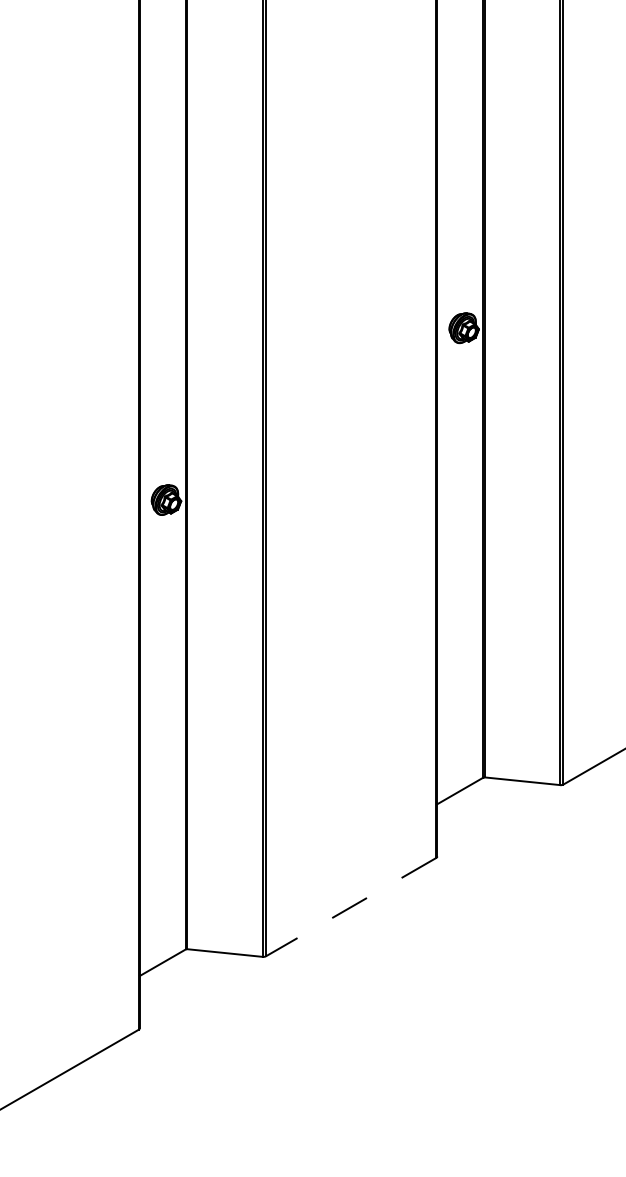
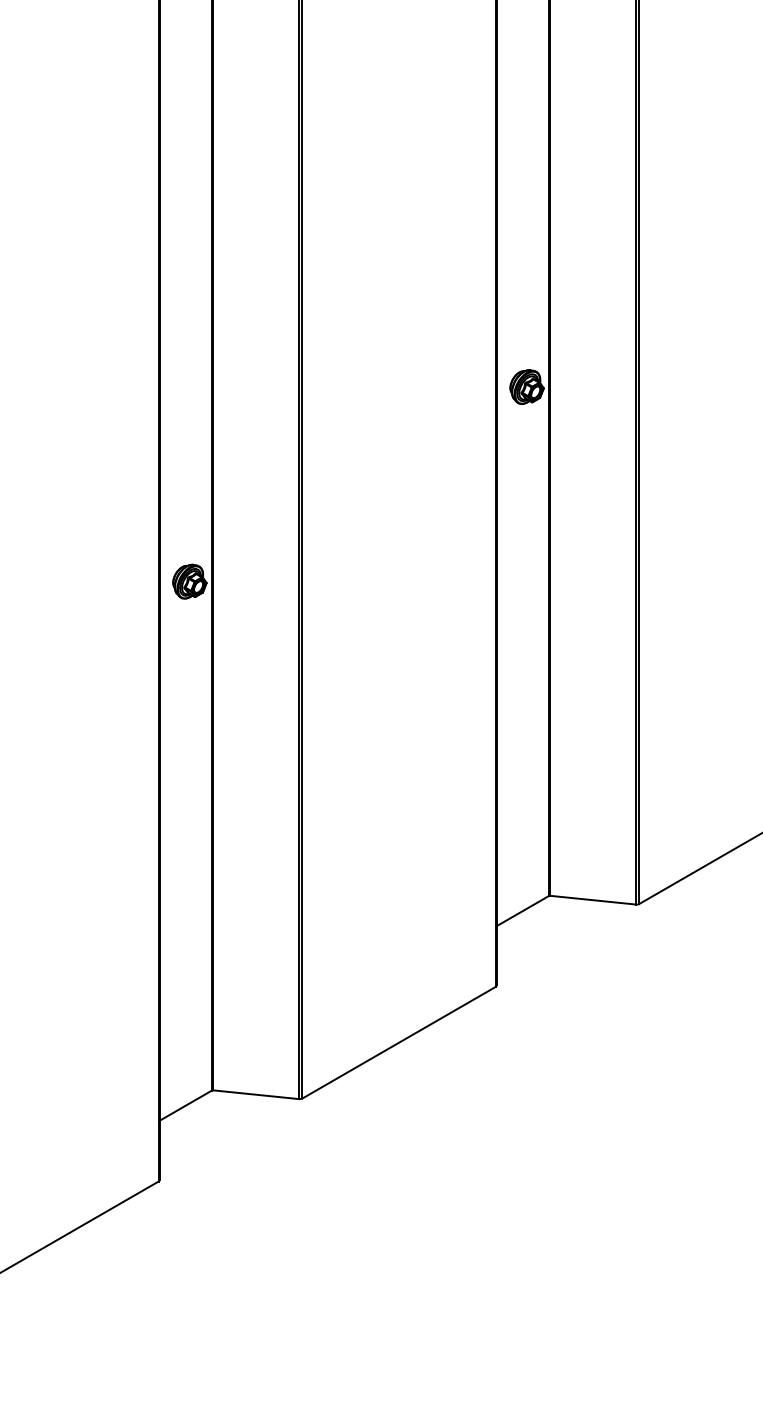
line: (350, 907) -> (398, 1043), dashed -> solid

